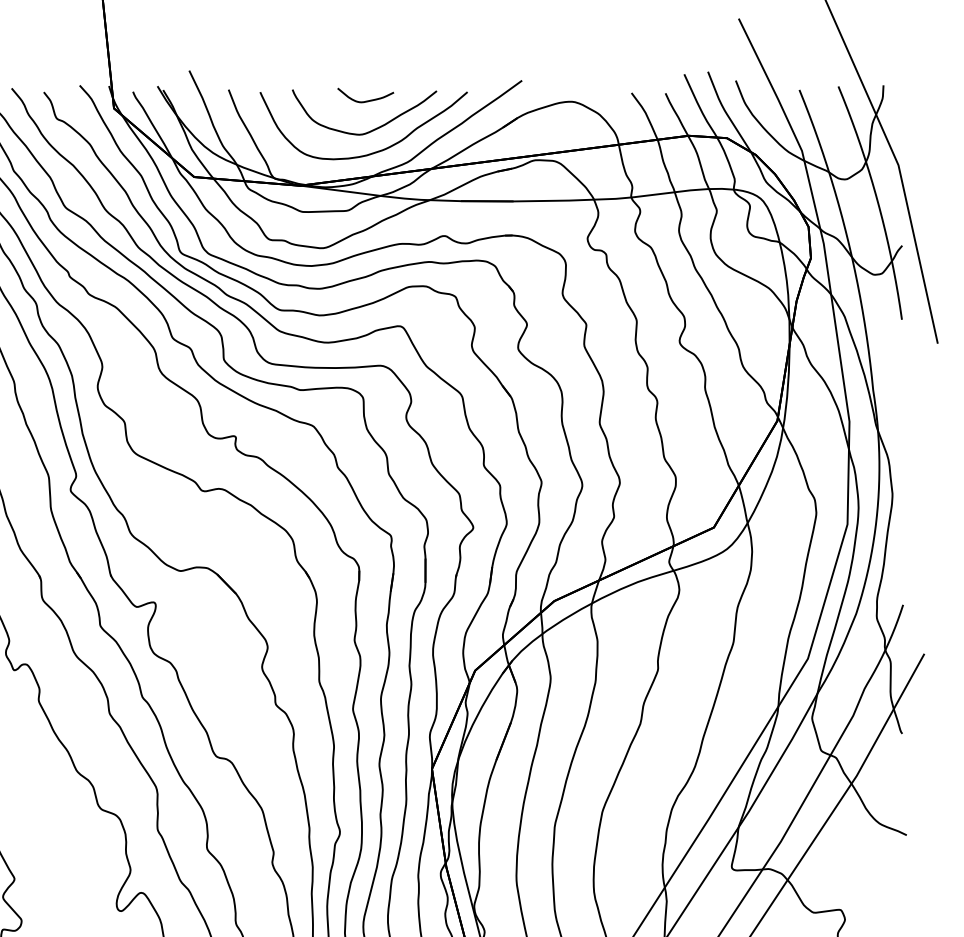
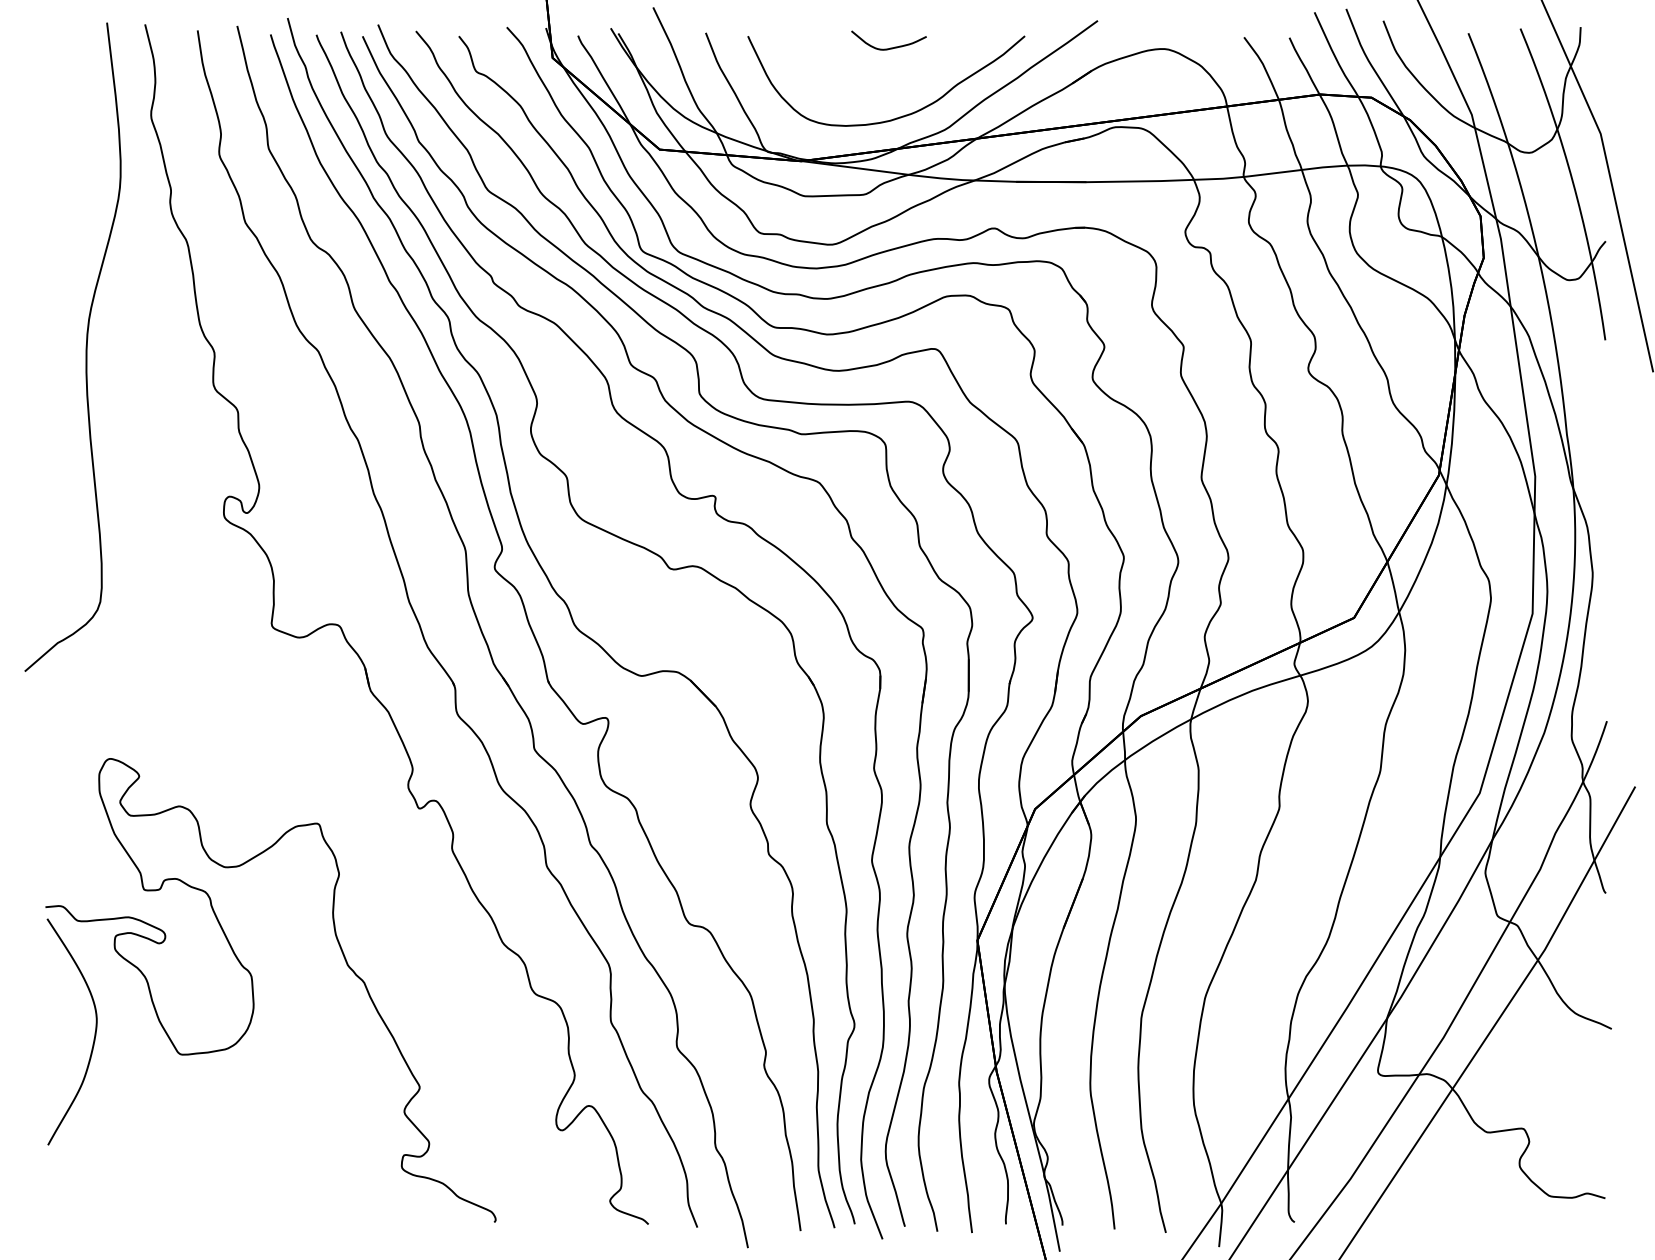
curve: (370, 130) -> (895, 87), removed

